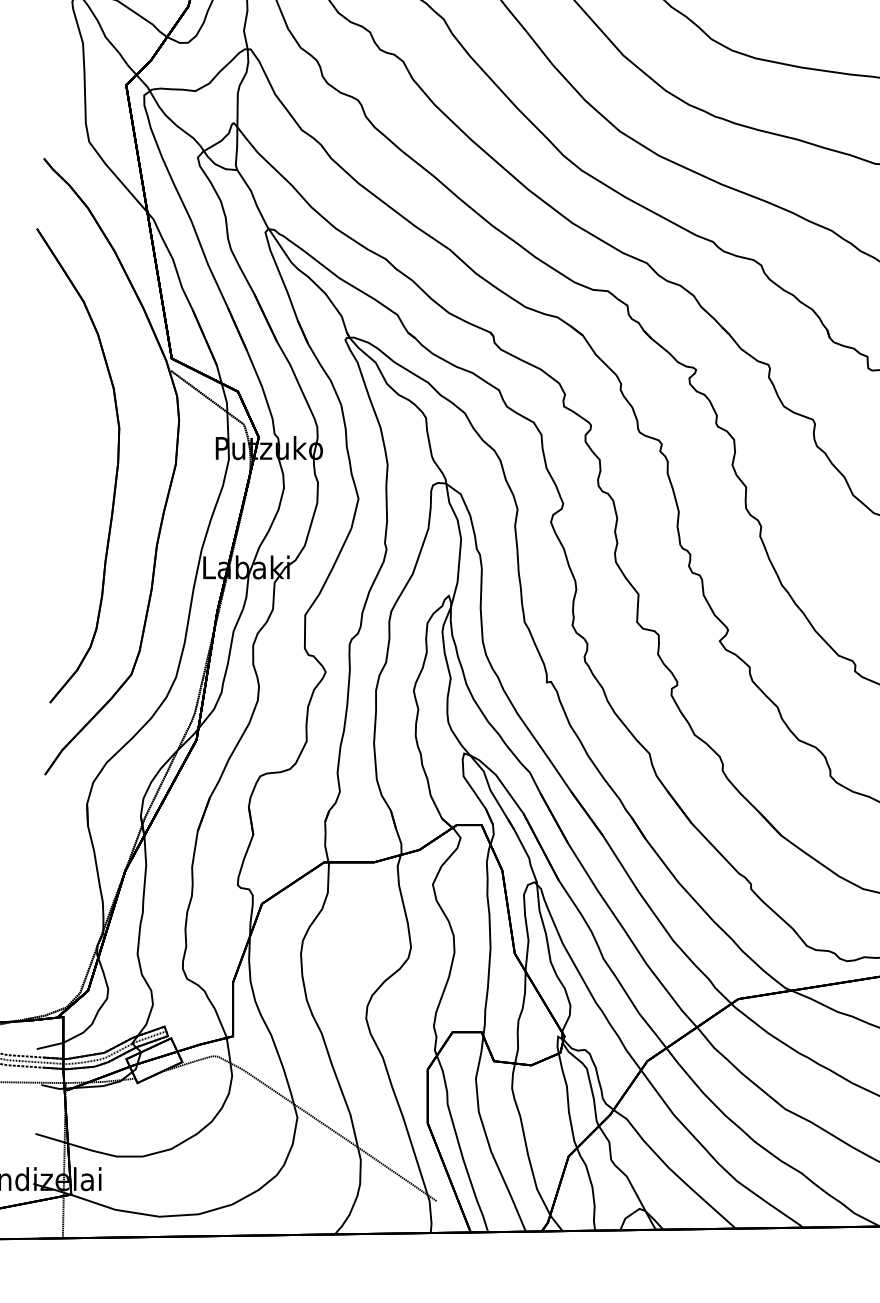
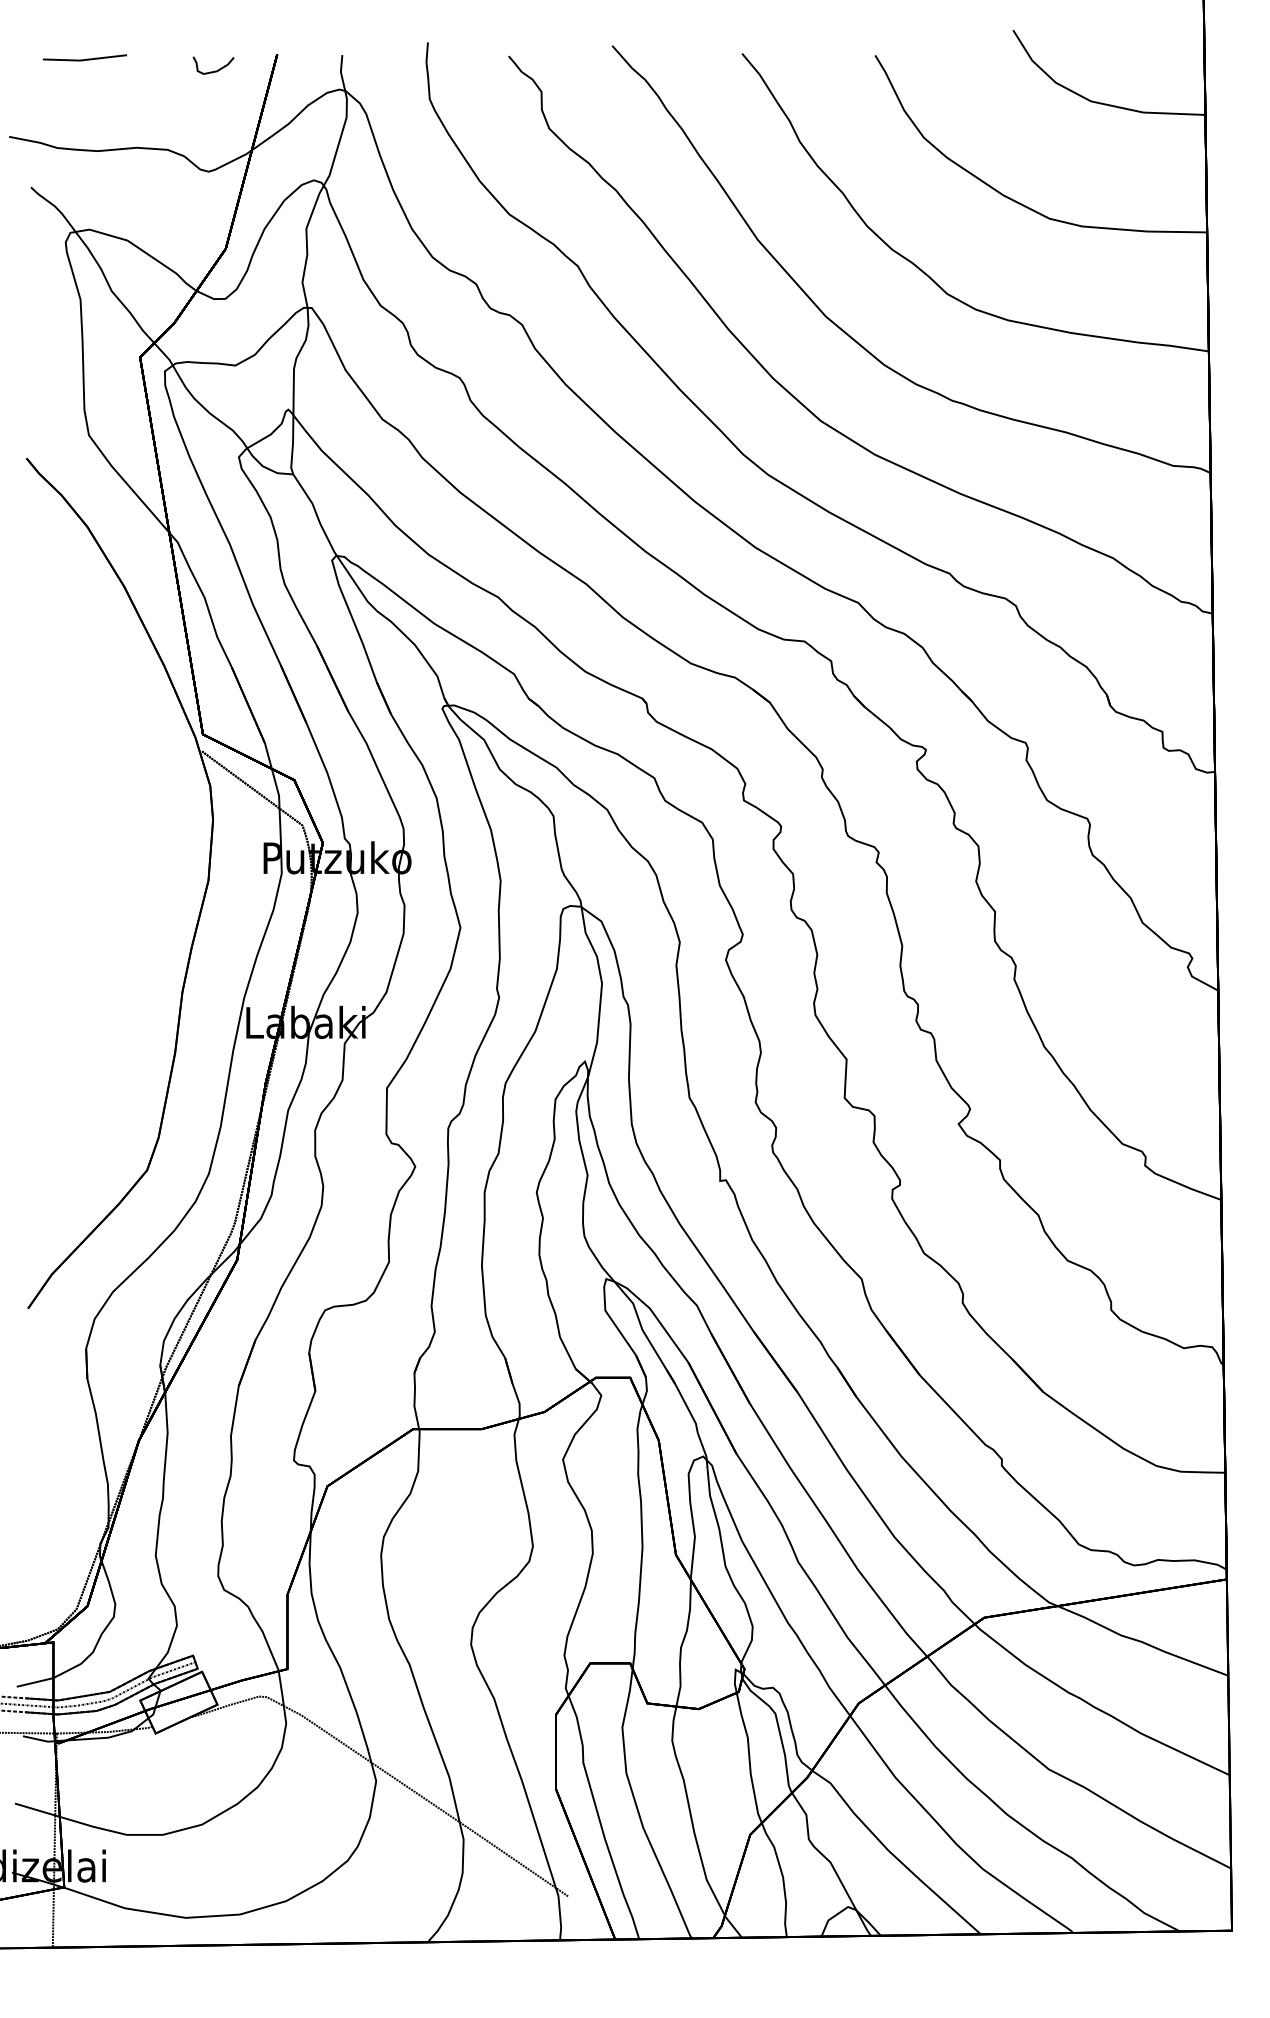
part: (116, 470) -> (126, 888), removed

